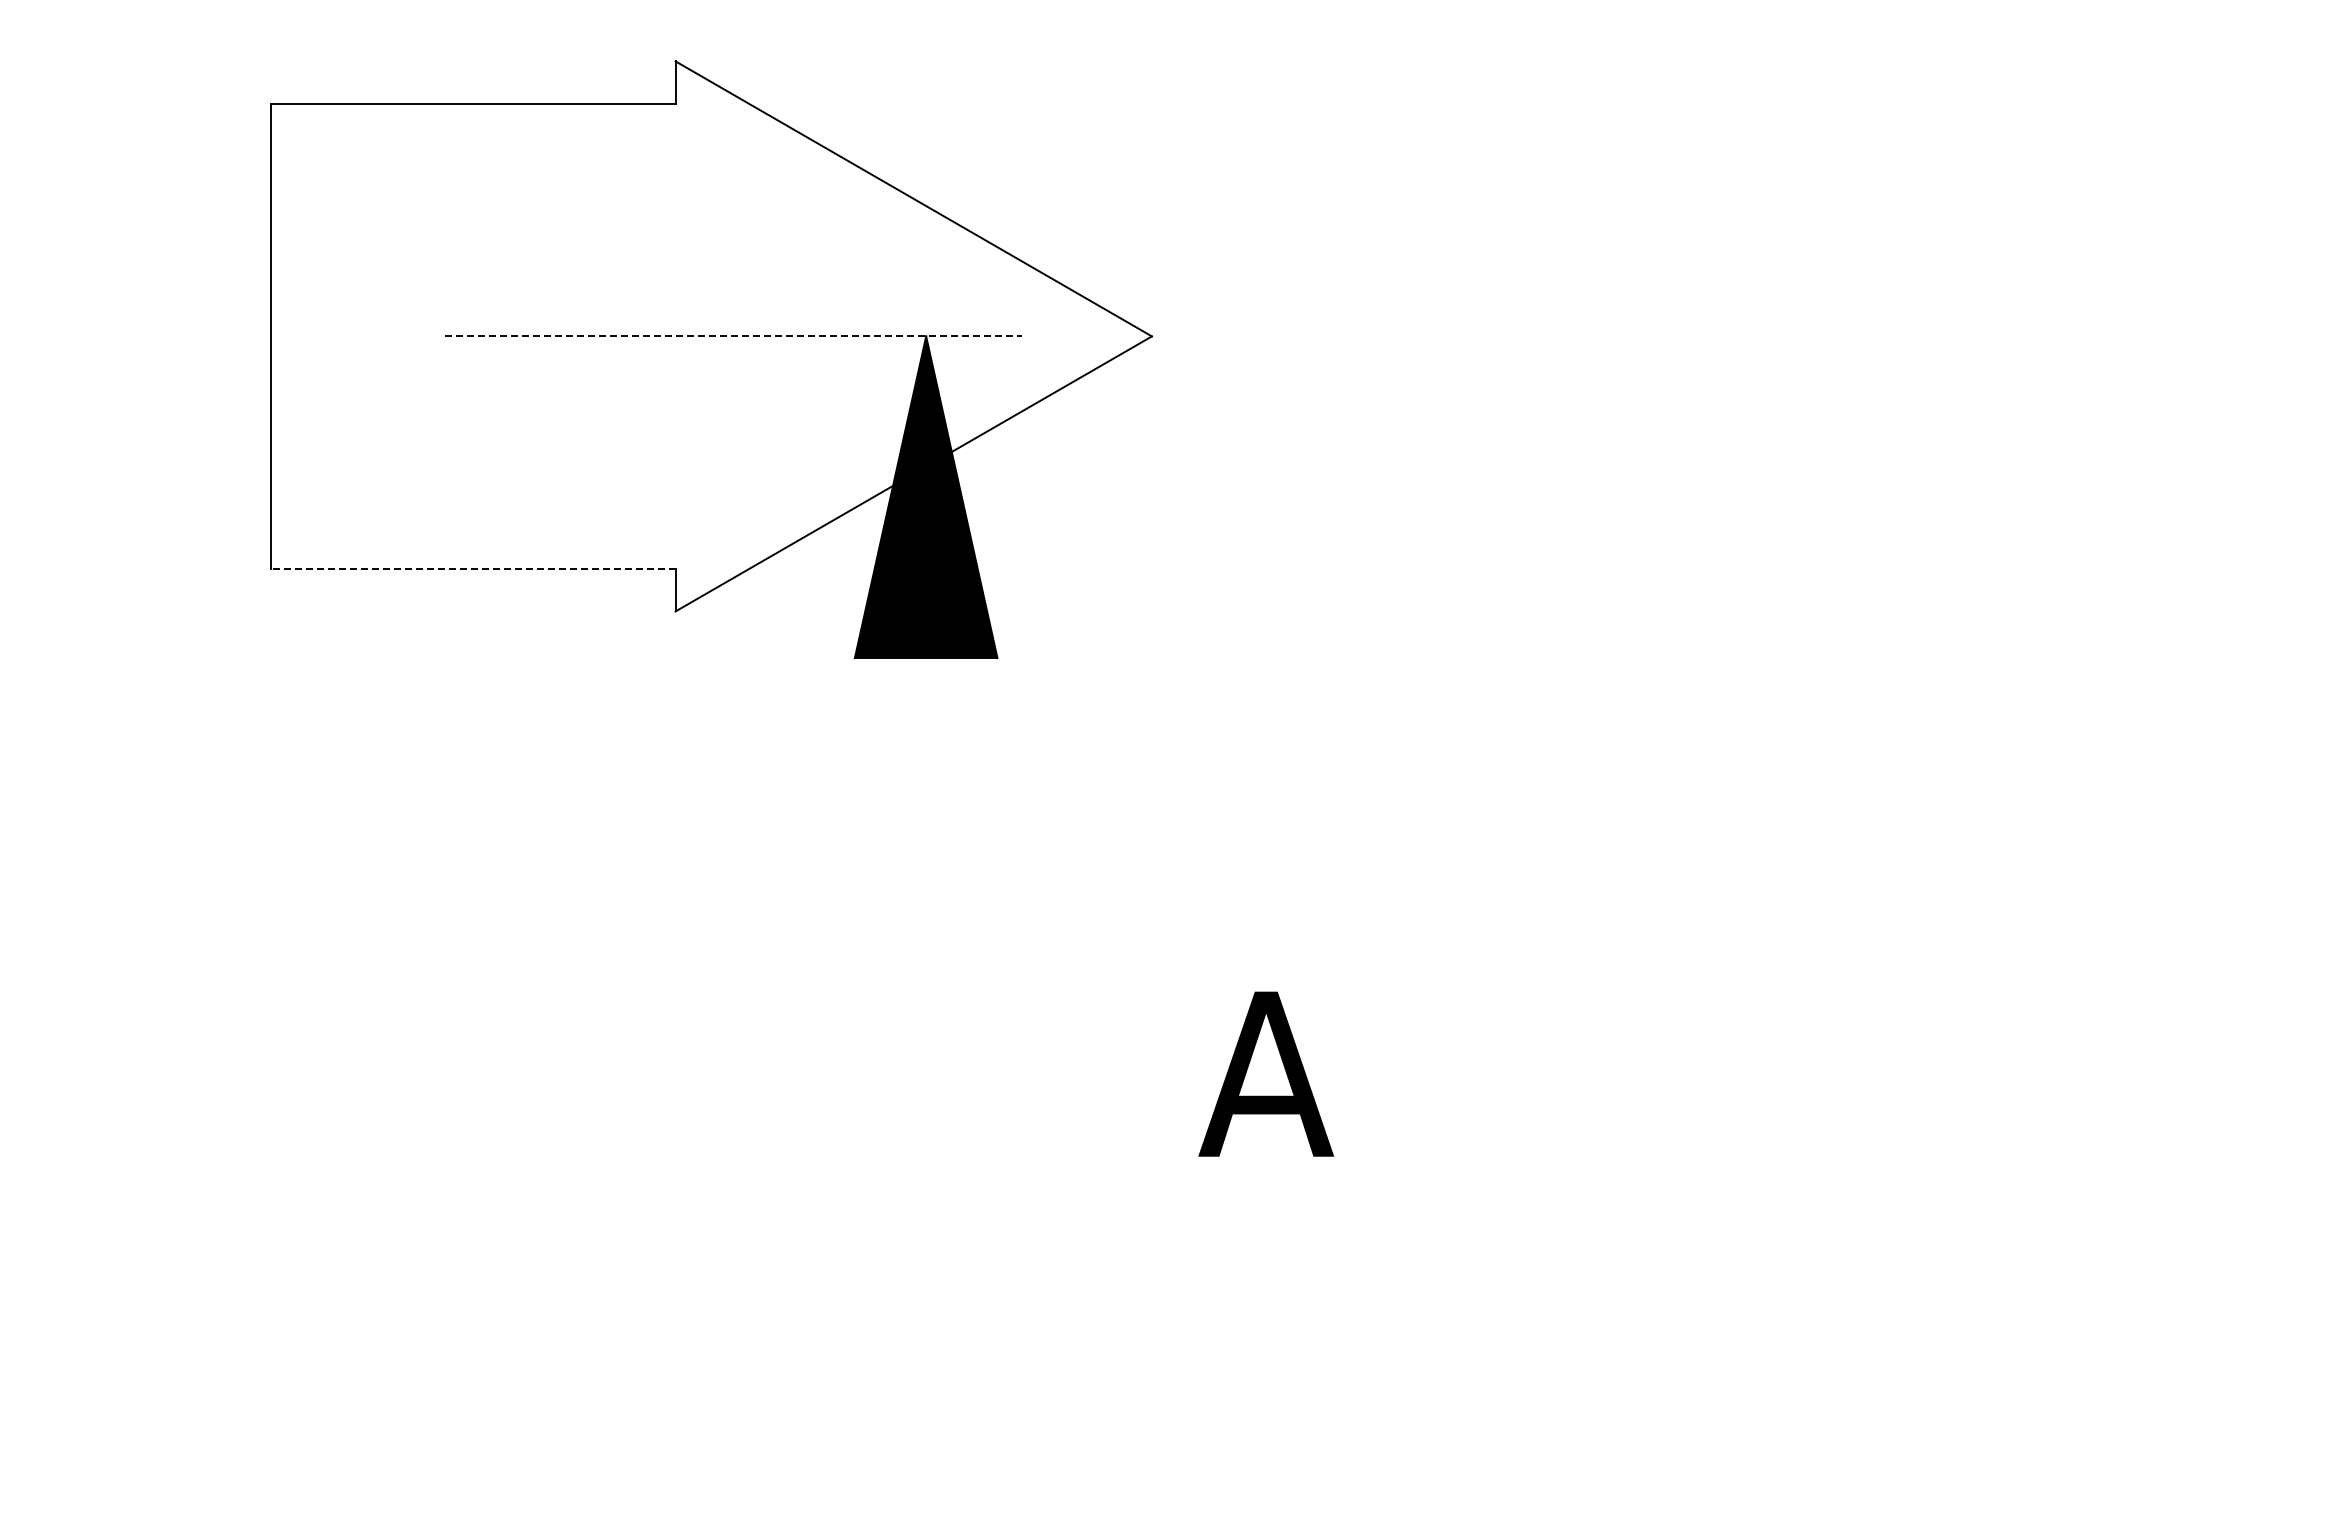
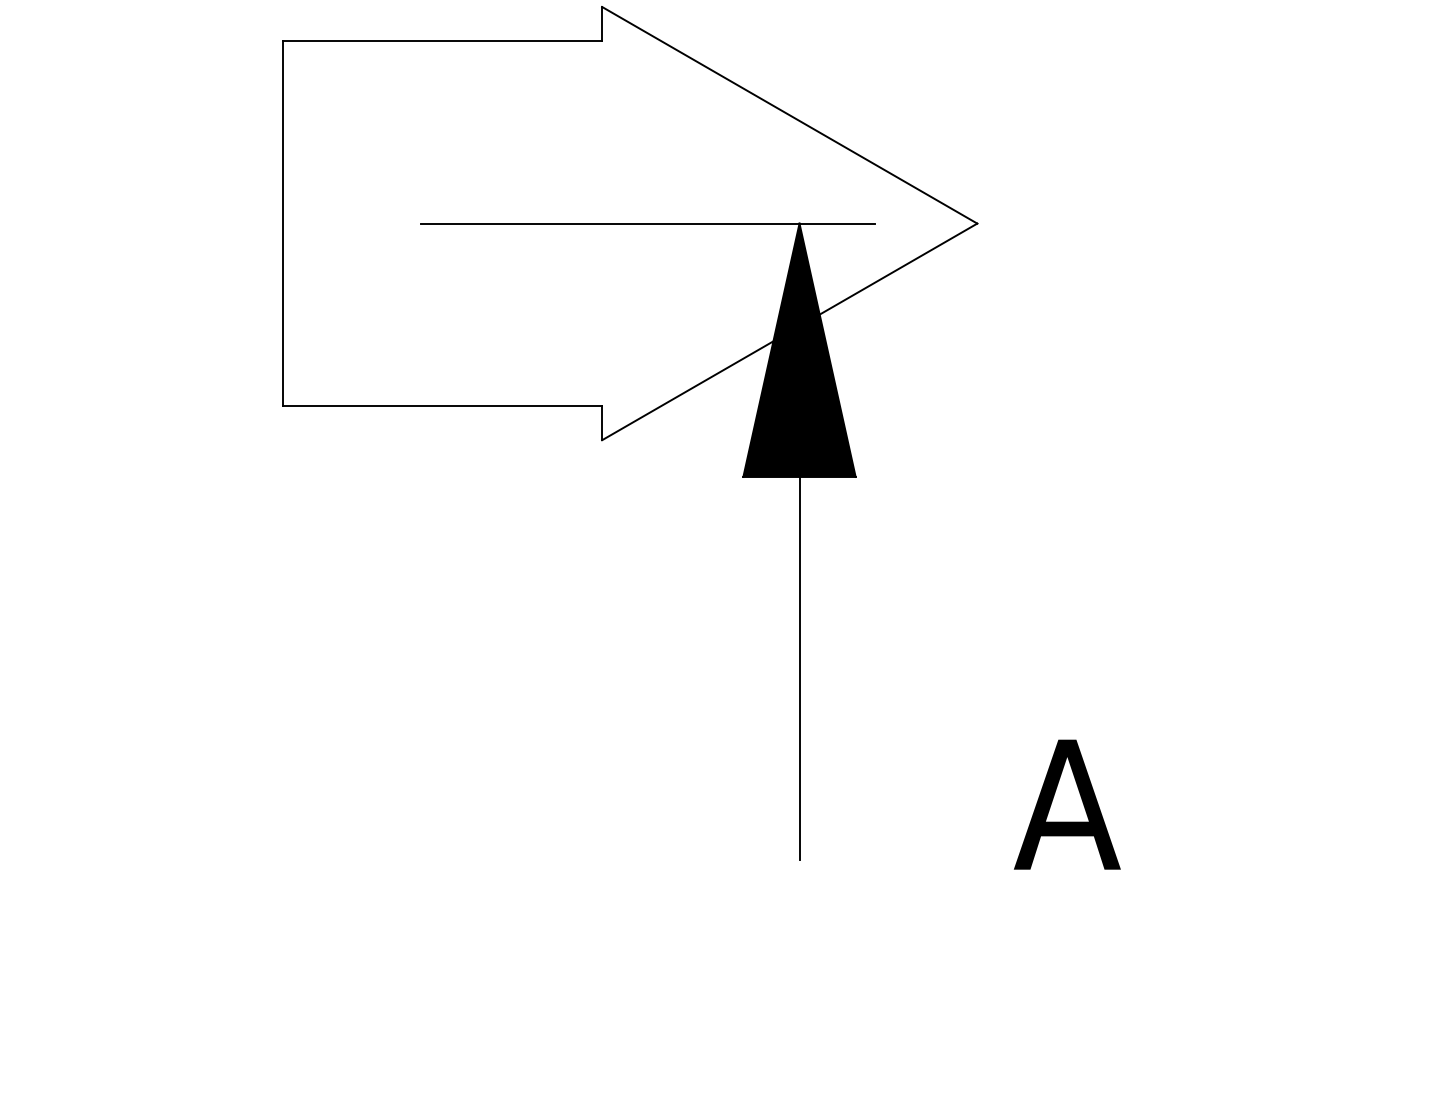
line: (733, 336) -> (647, 223), dashed -> solid
line: (472, 568) -> (442, 406), dashed -> solid
line: (926, 901) -> (799, 668), added

